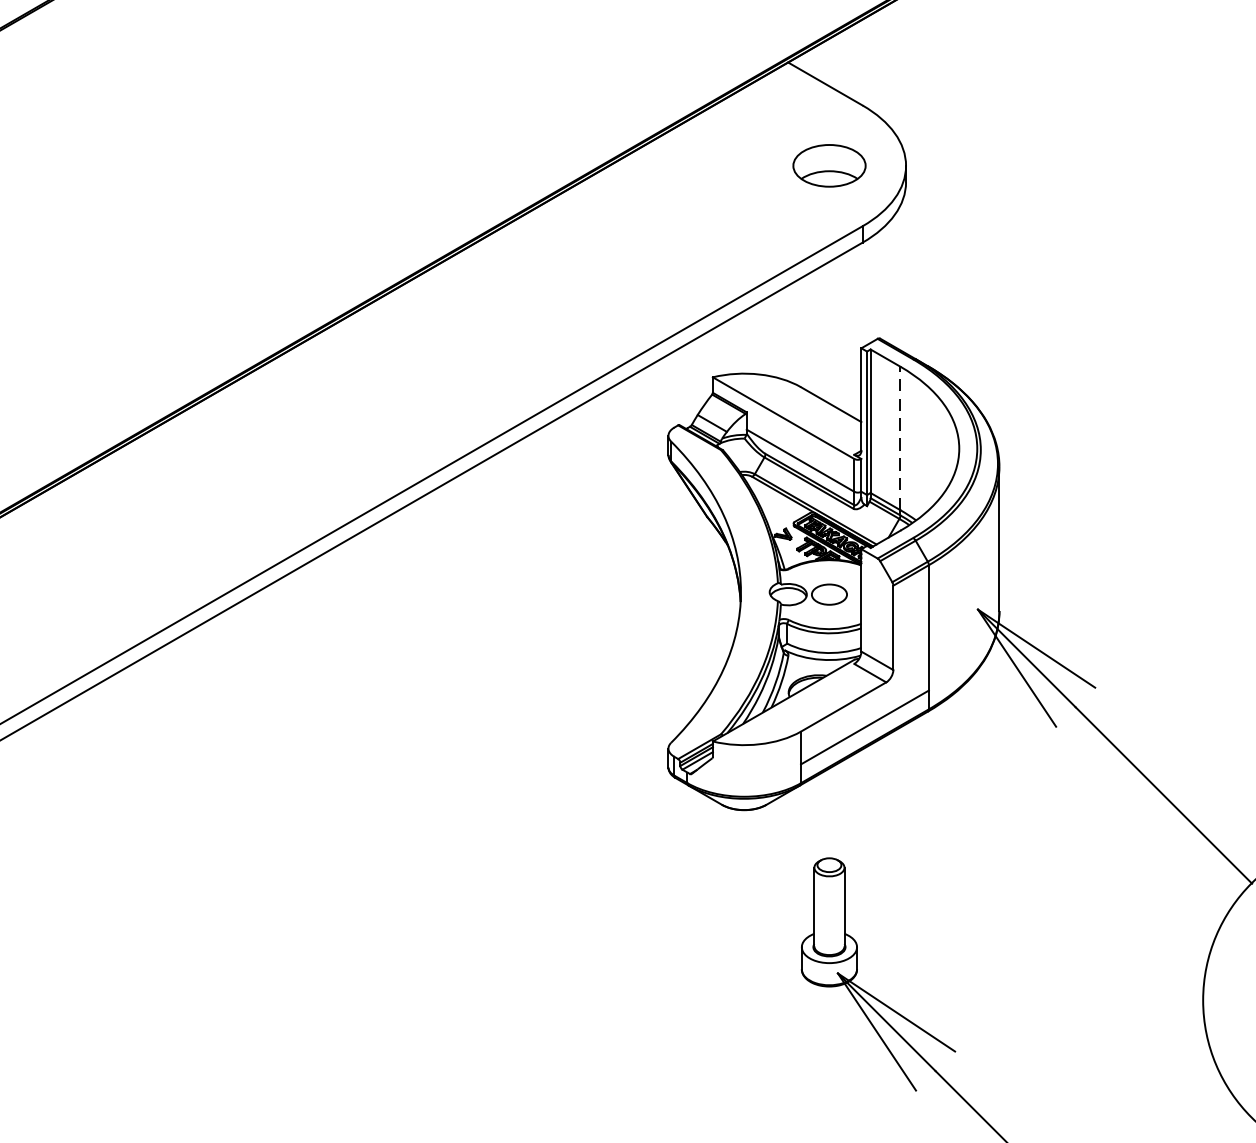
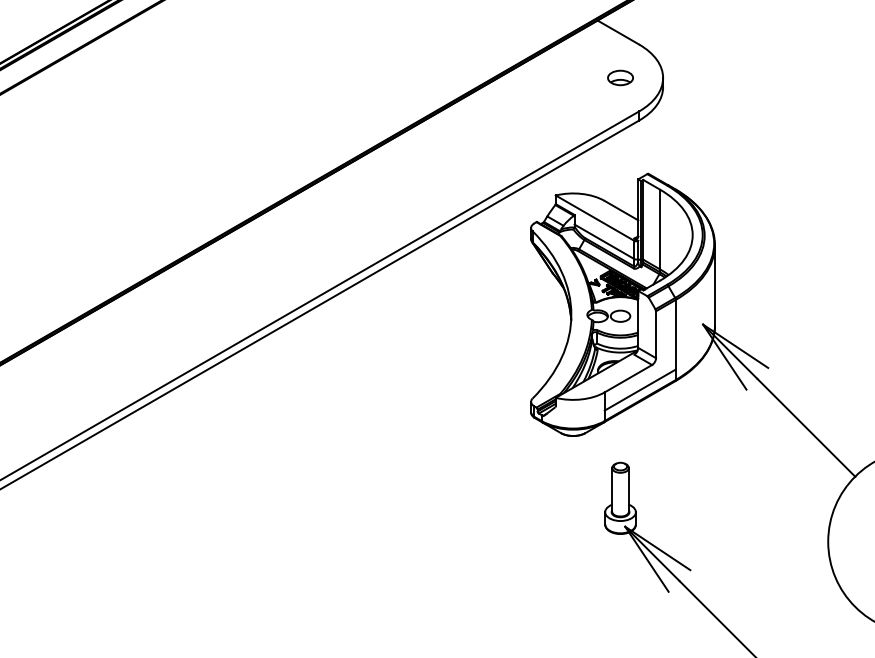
part: (829, 164) -> (620, 77), size x0.62
line: (901, 438) -> (660, 229), dashed -> solid

